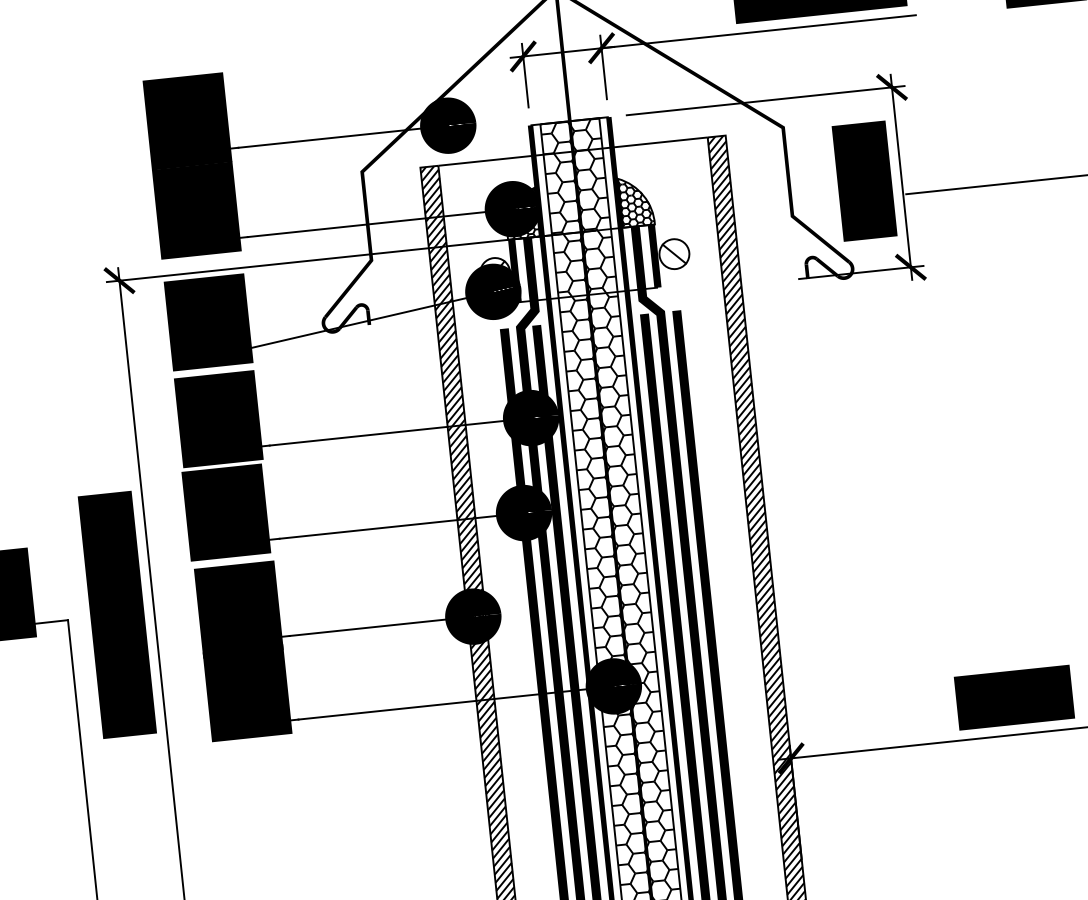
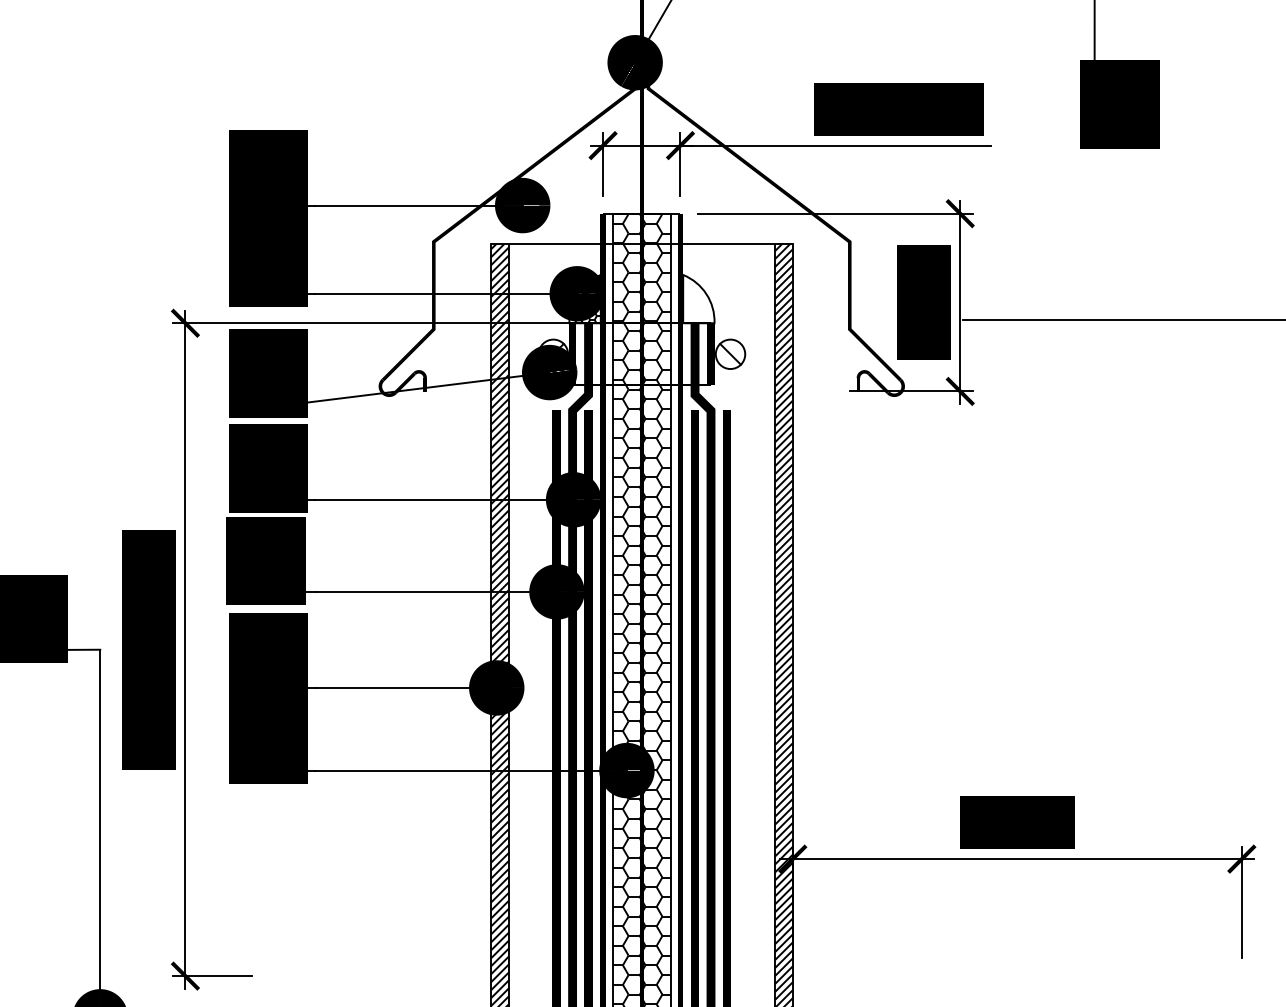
hatch: (636, 202) -> (698, 299), removed

